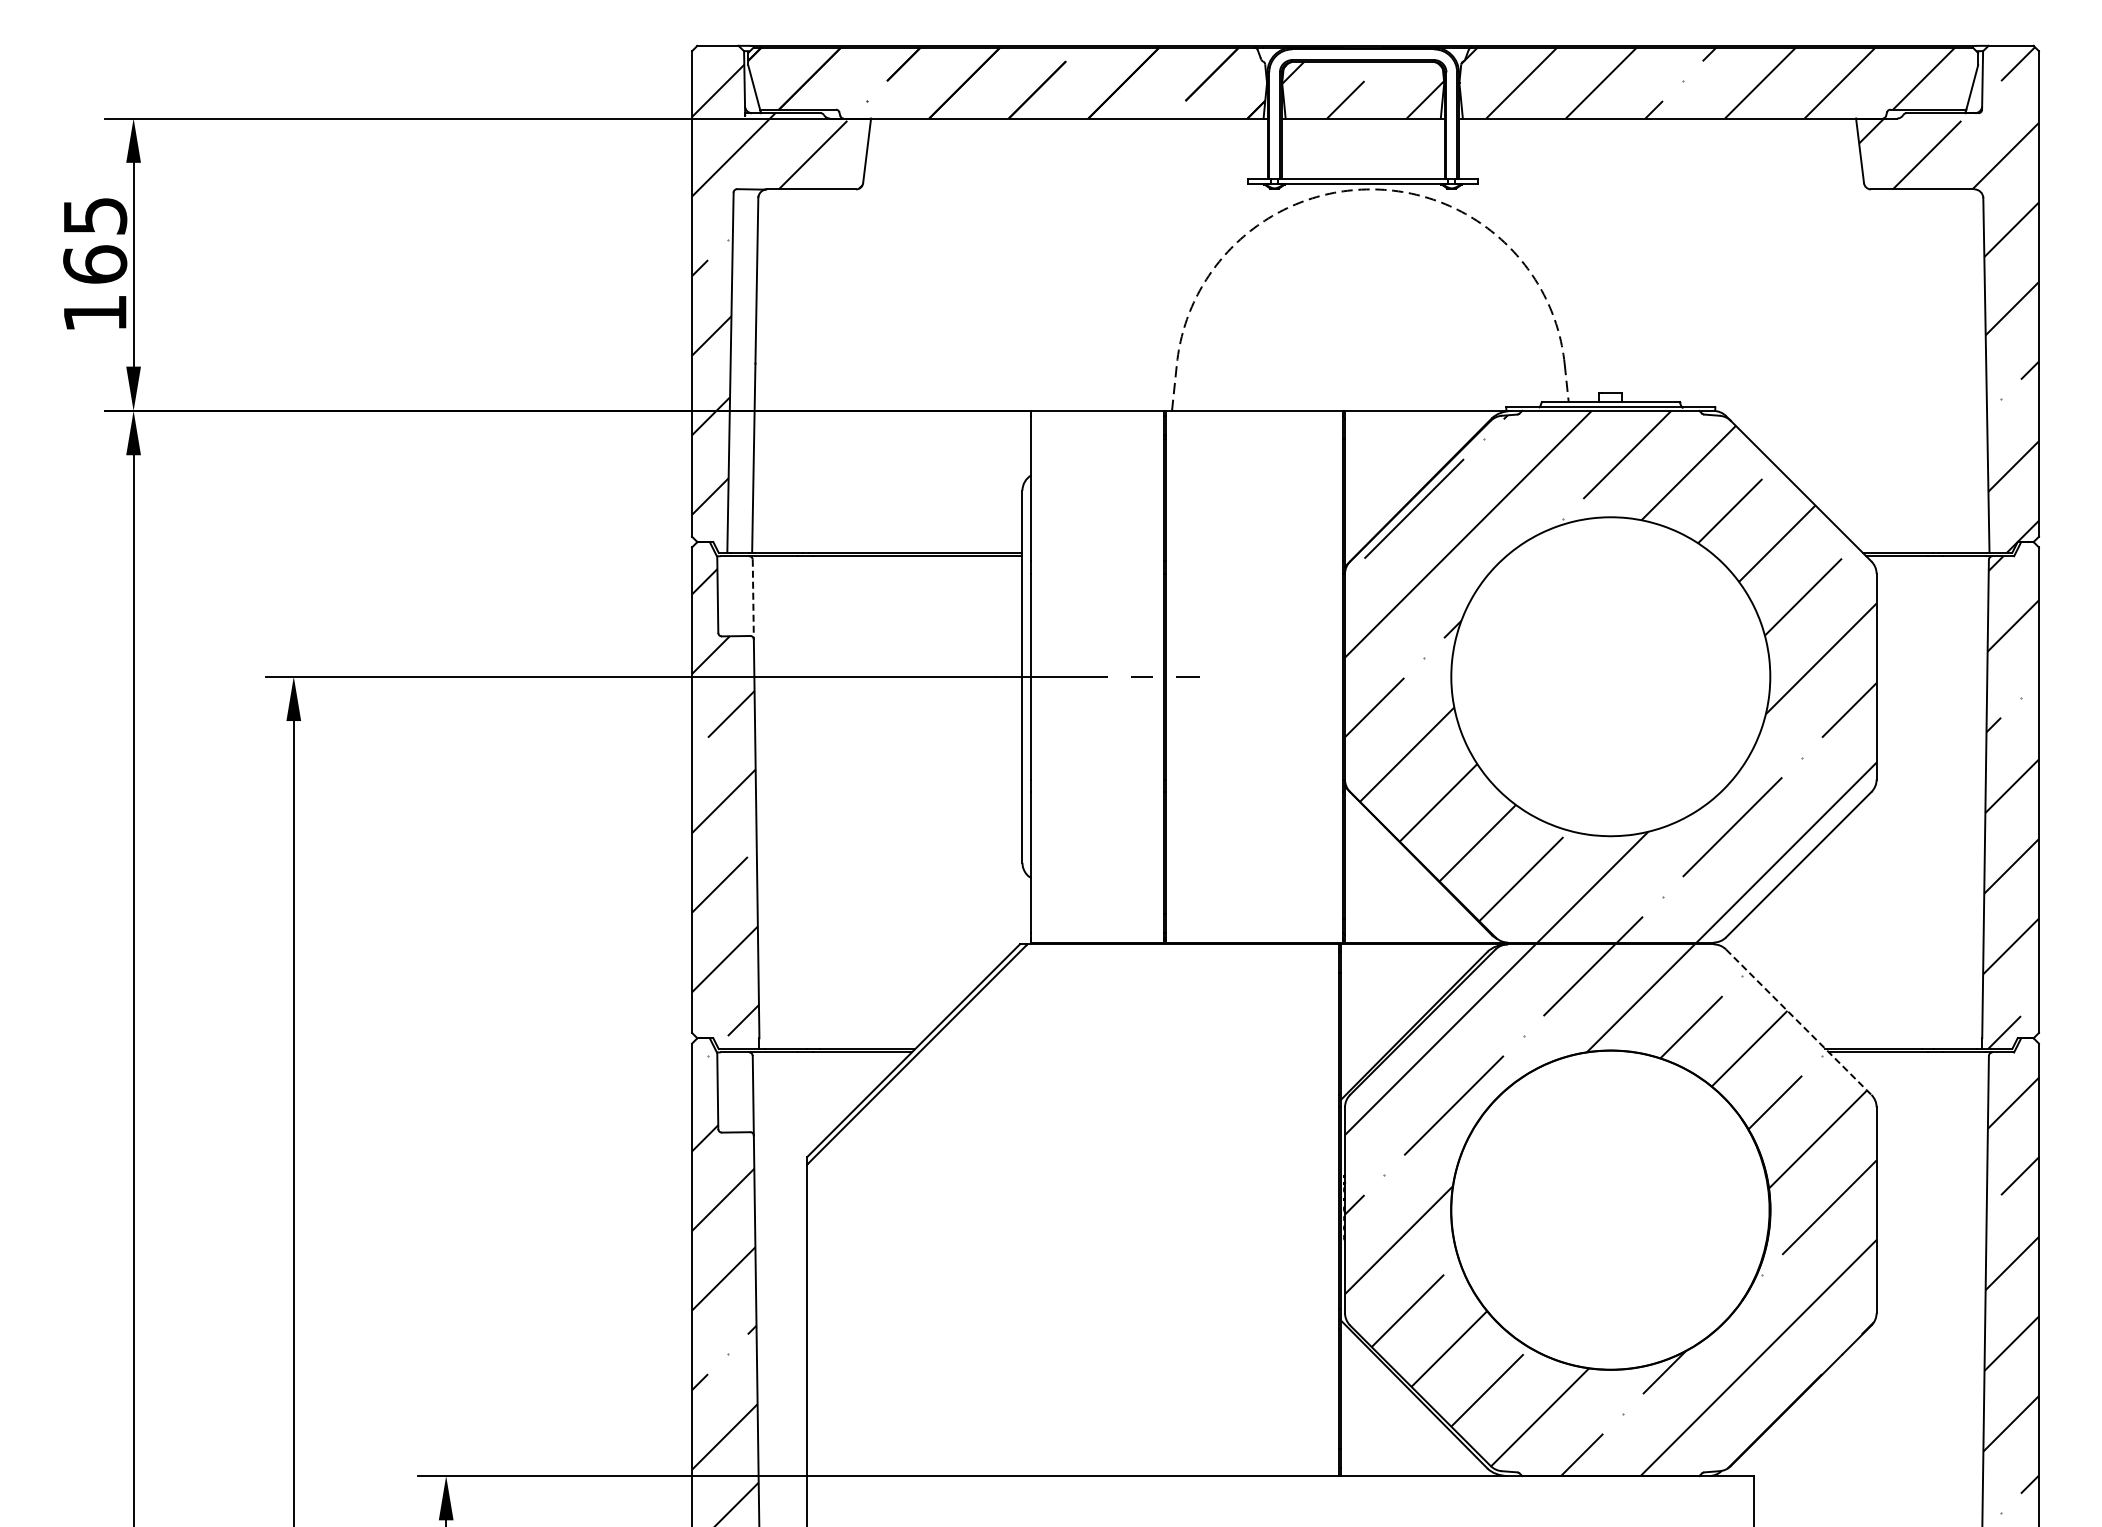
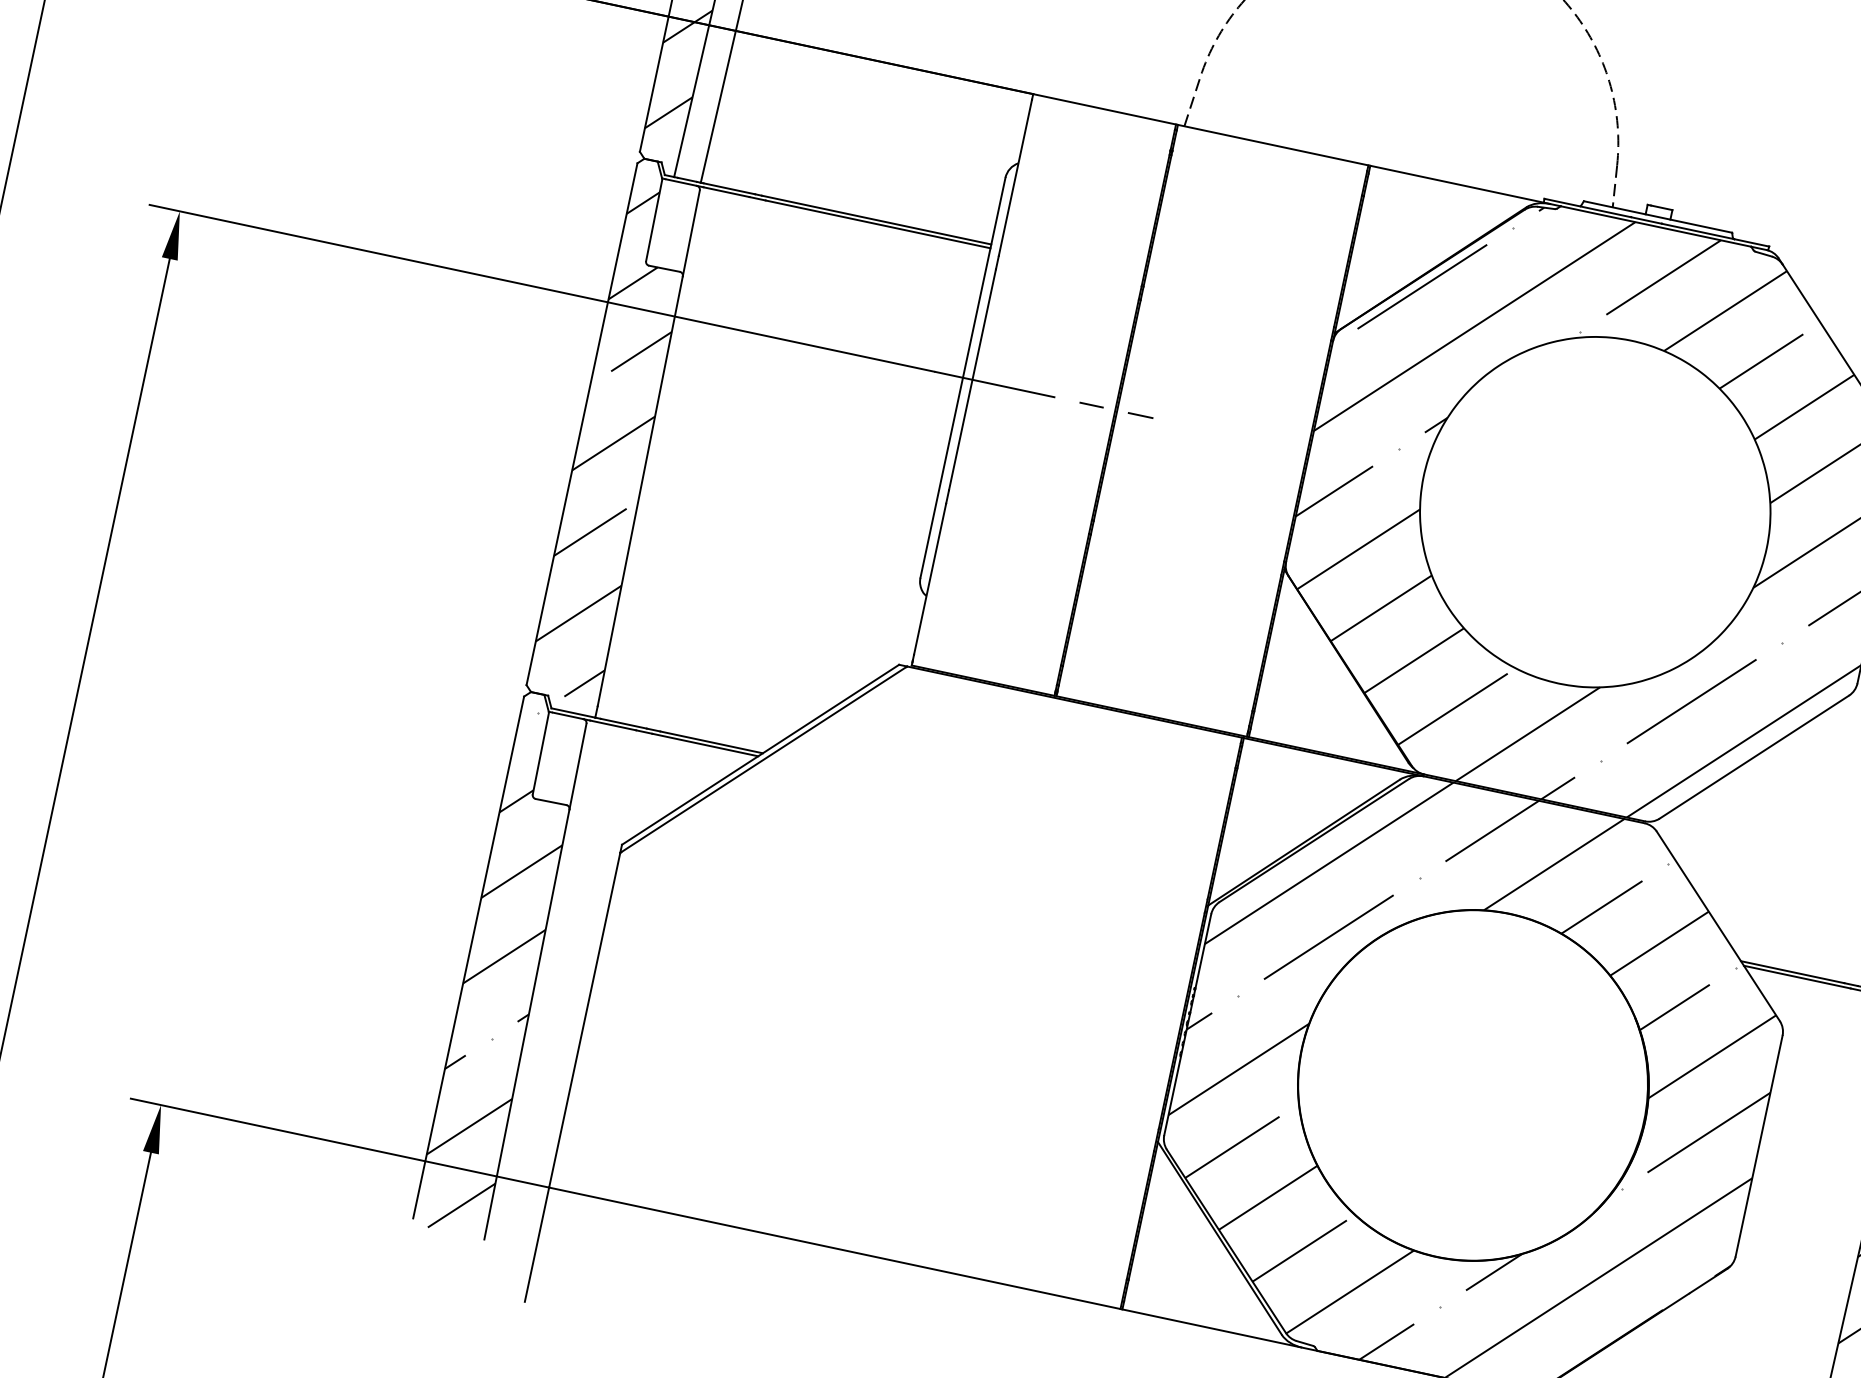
line: (753, 599) -> (691, 233), dashed -> solid
line: (1798, 1022) -> (1717, 926), dashed -> solid

